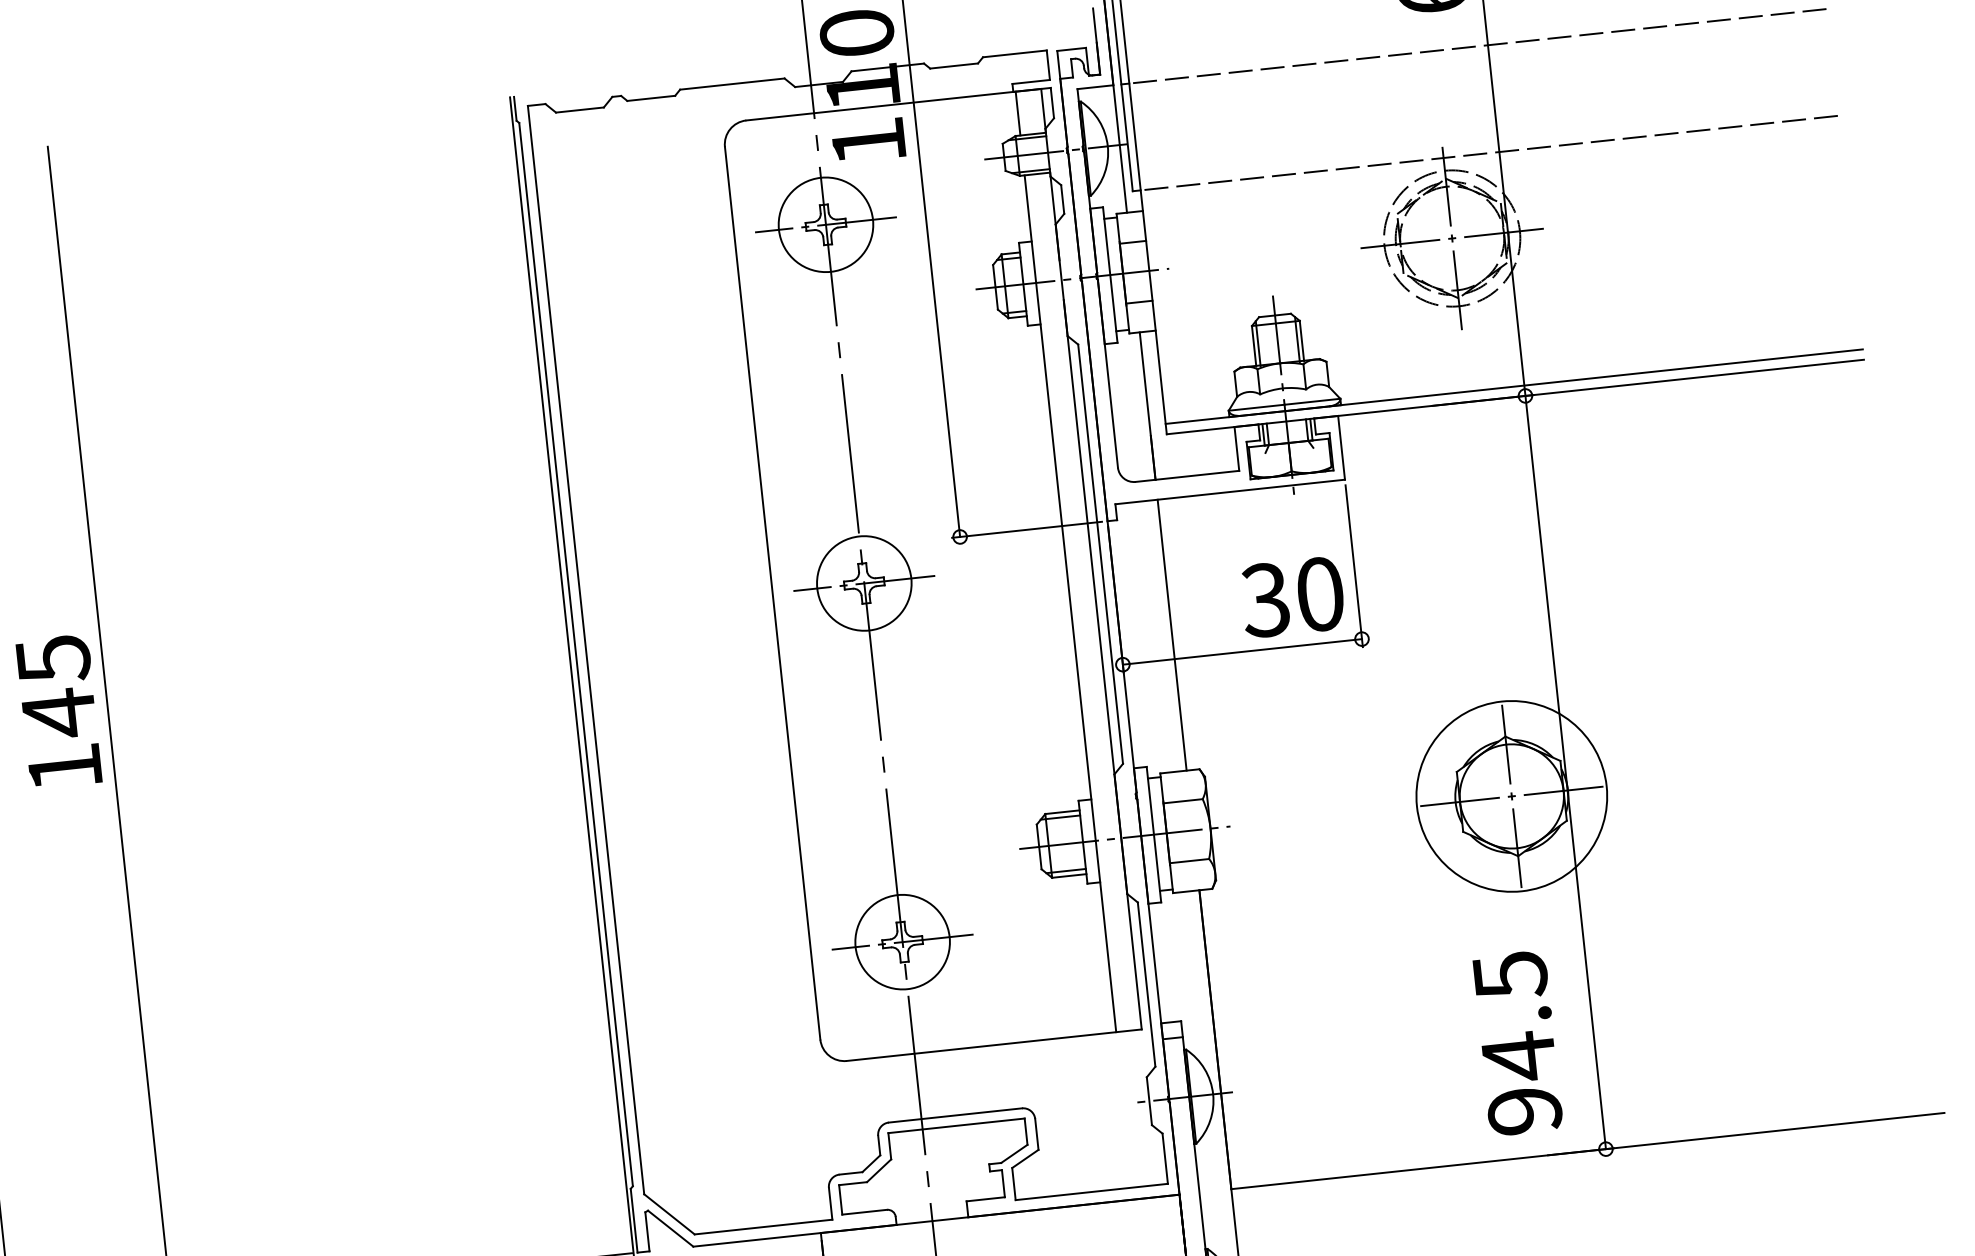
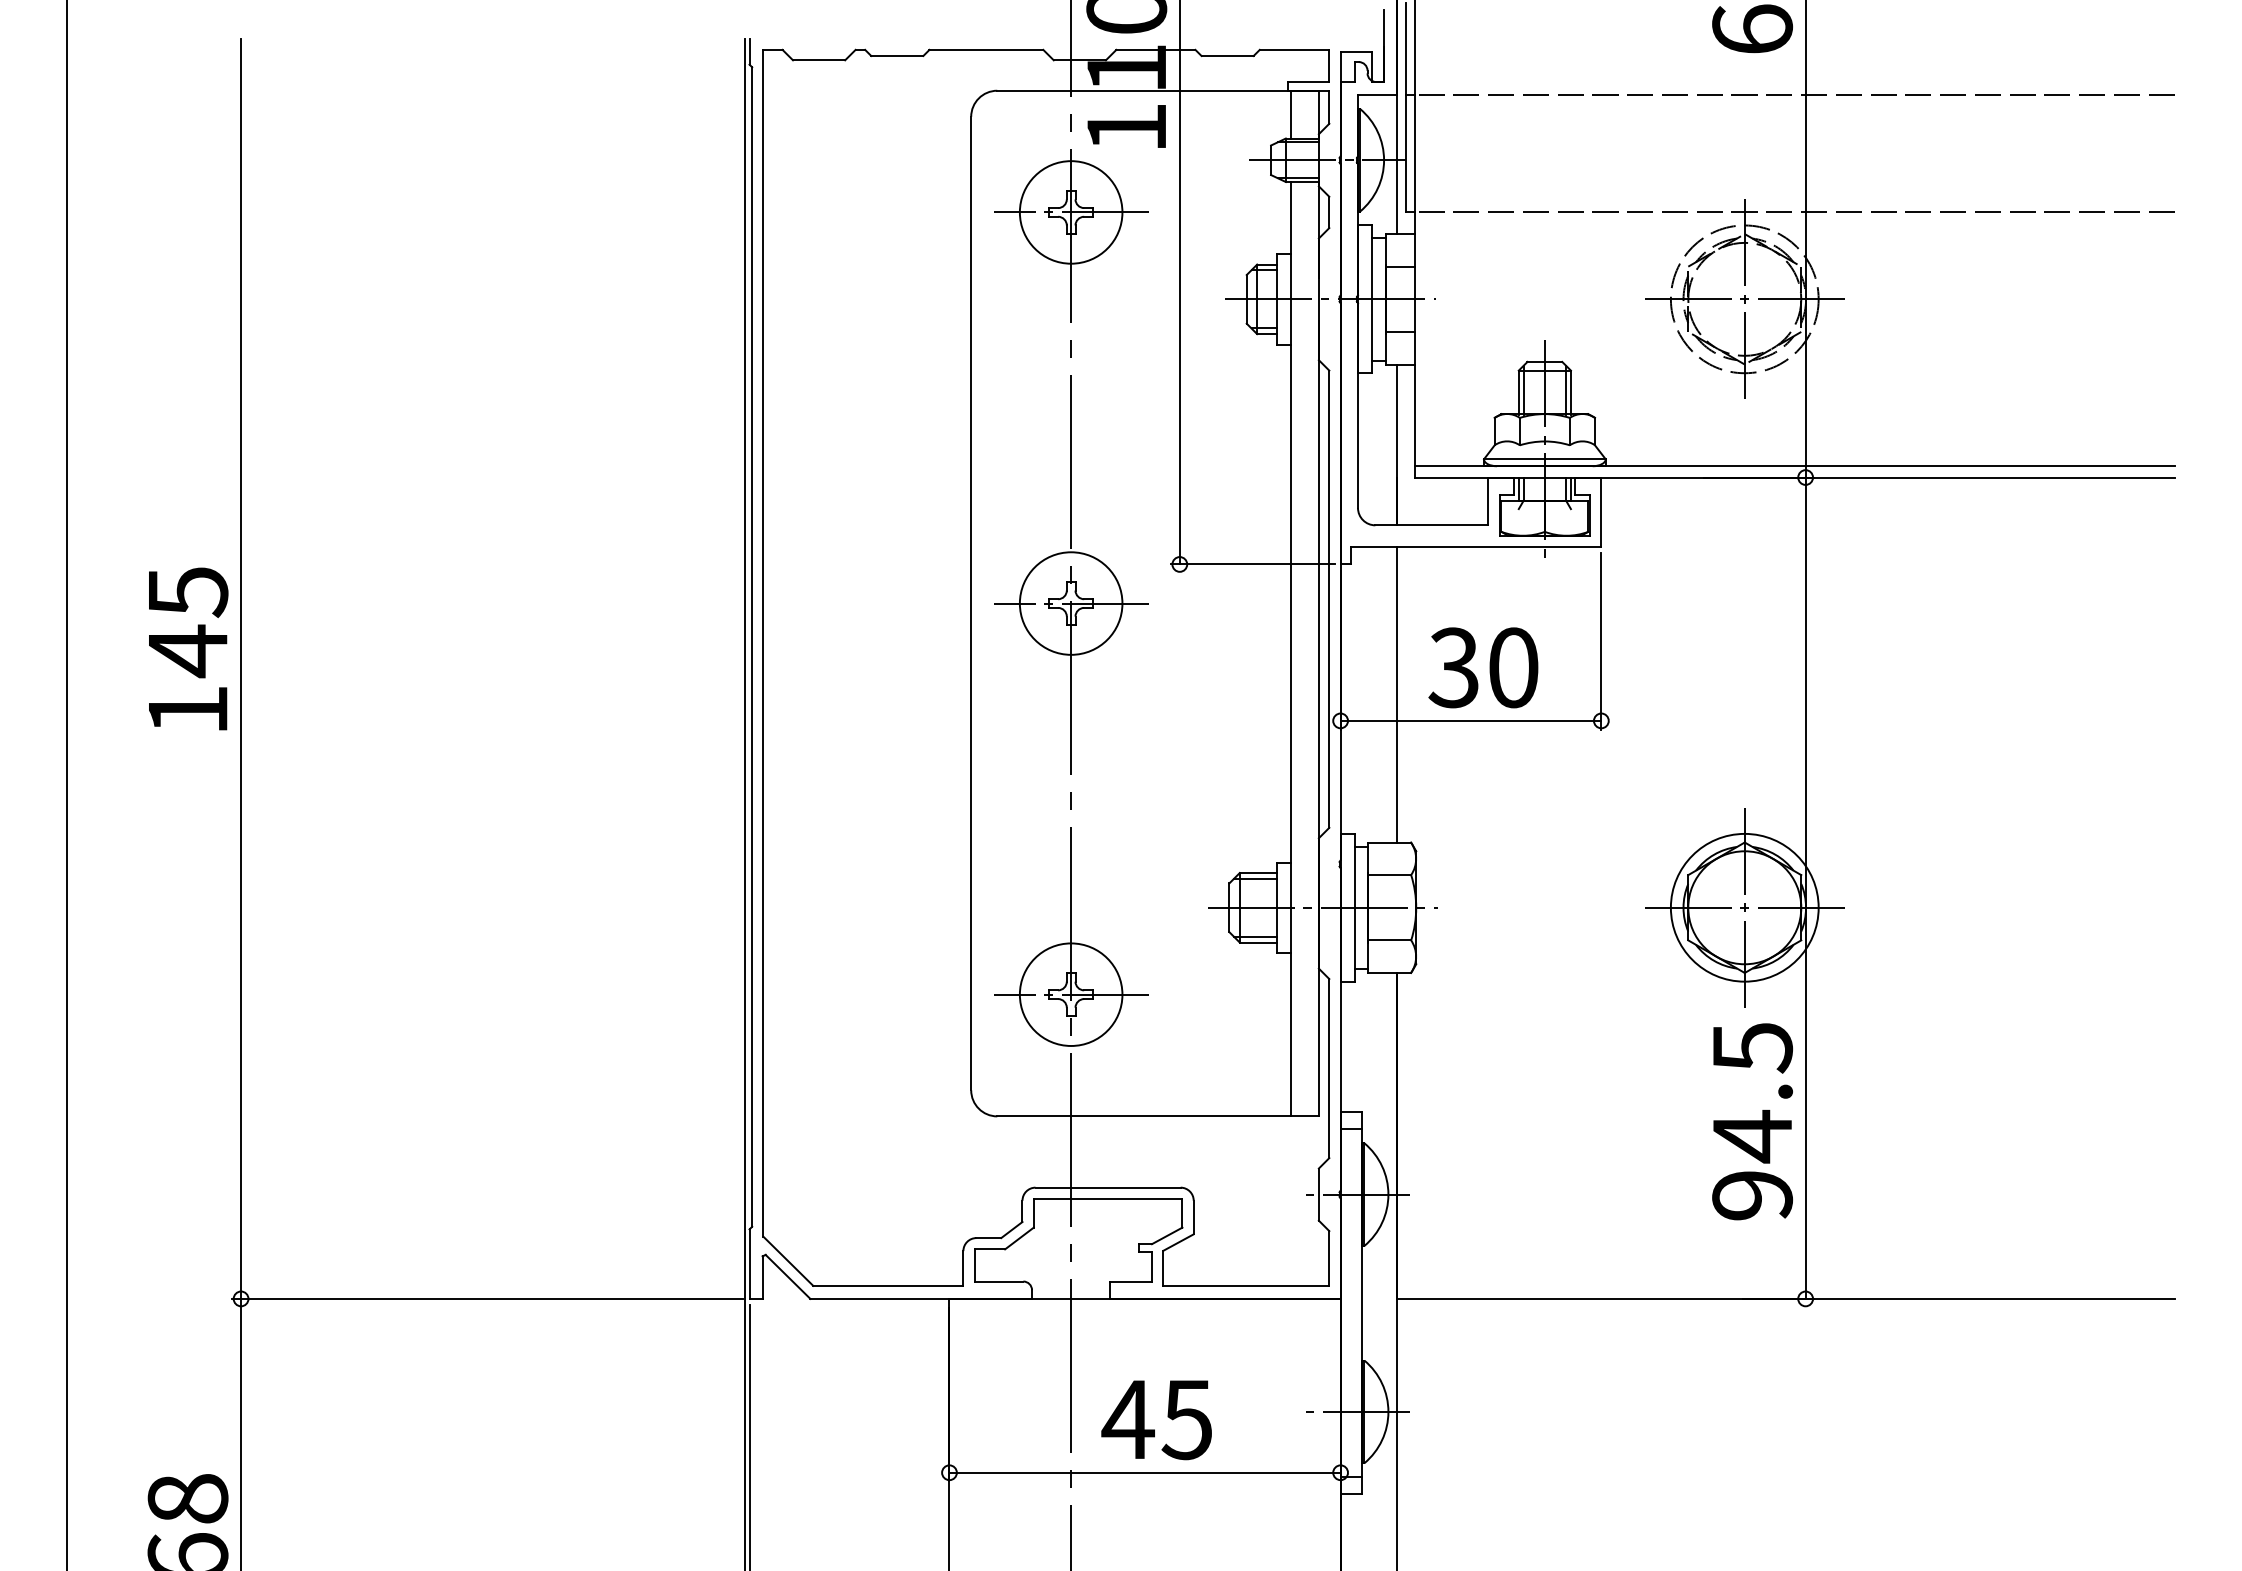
text: (1292, 596) -> (1483, 667), moved
circle: (1511, 796) -> (1744, 907), size x0.71
text: (1517, 1043) -> (1752, 1121), moved

